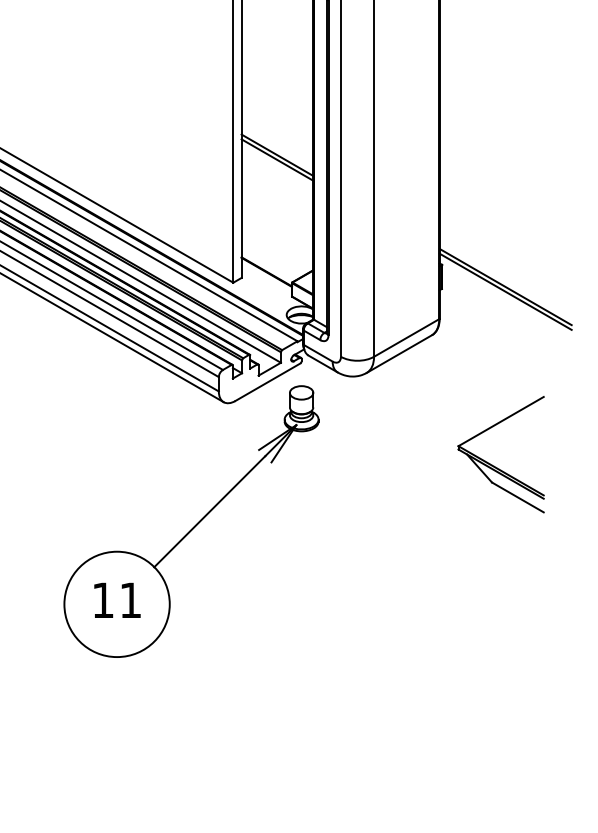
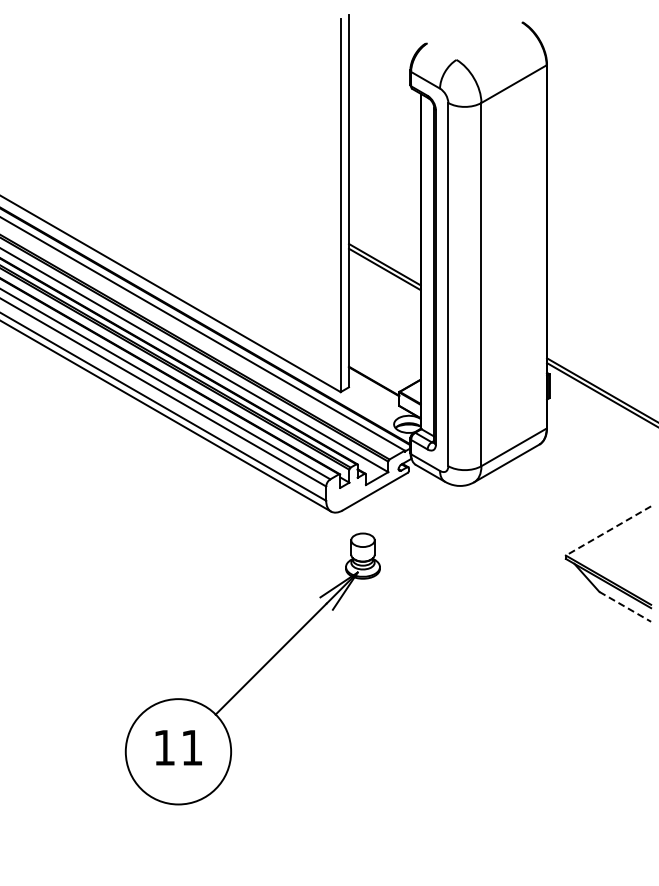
line: (501, 422) -> (608, 531), solid -> dashed
line: (518, 497) -> (625, 606), solid -> dashed
part: (191, 521) -> (252, 668), moved

